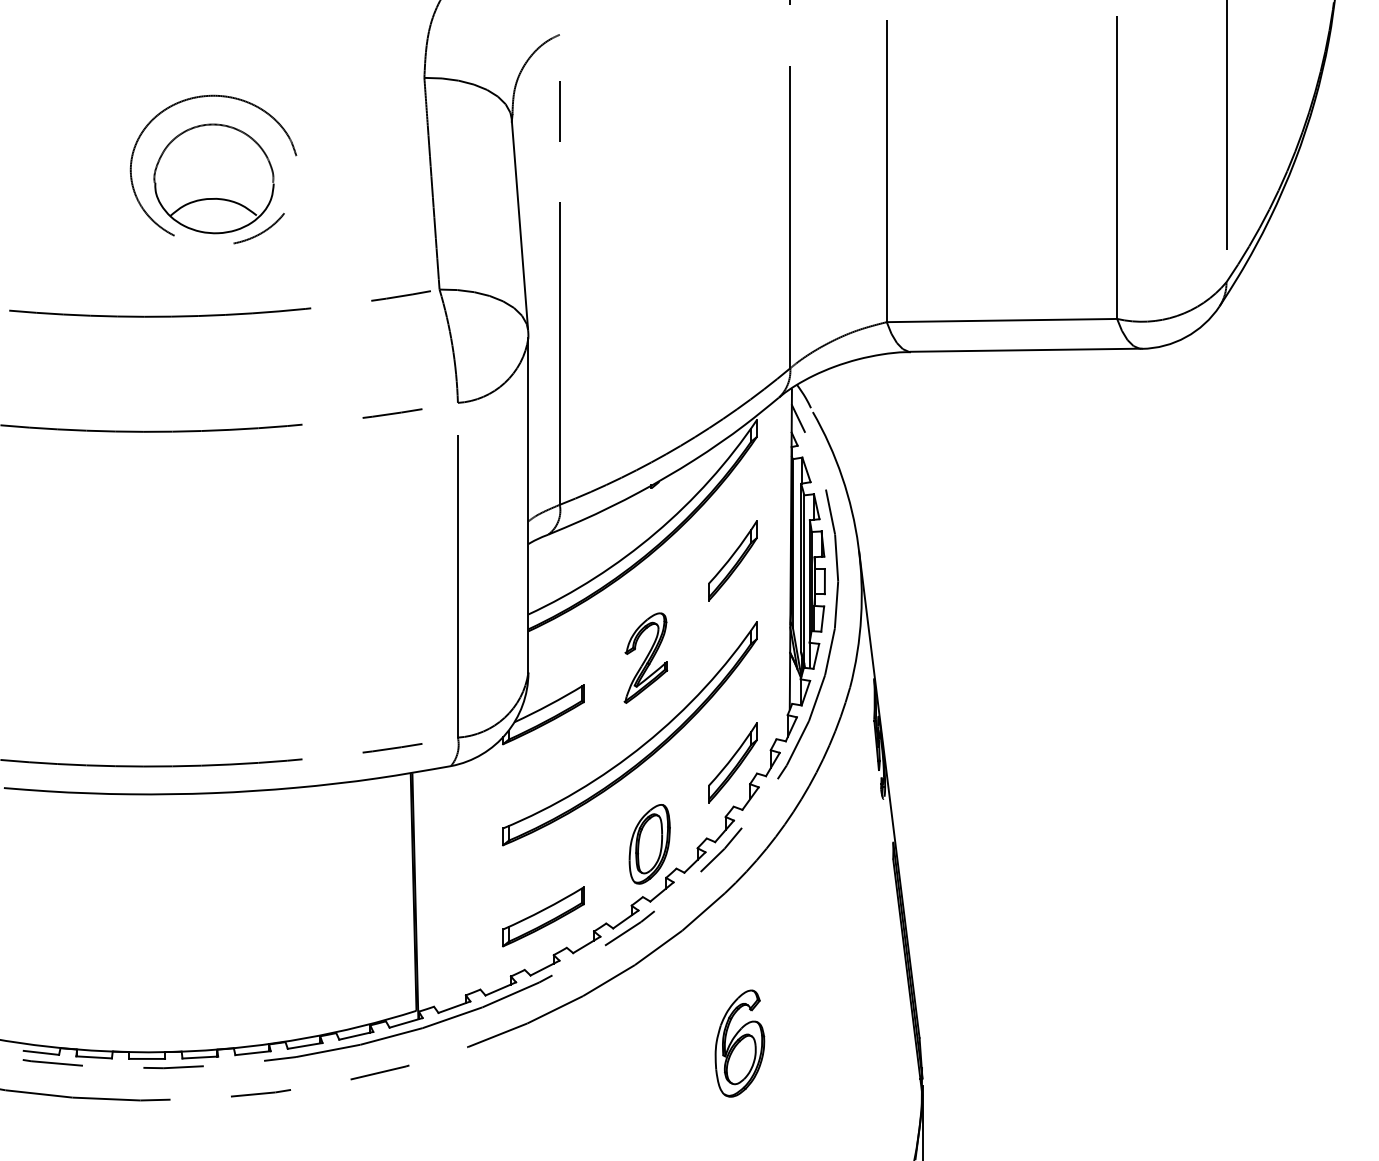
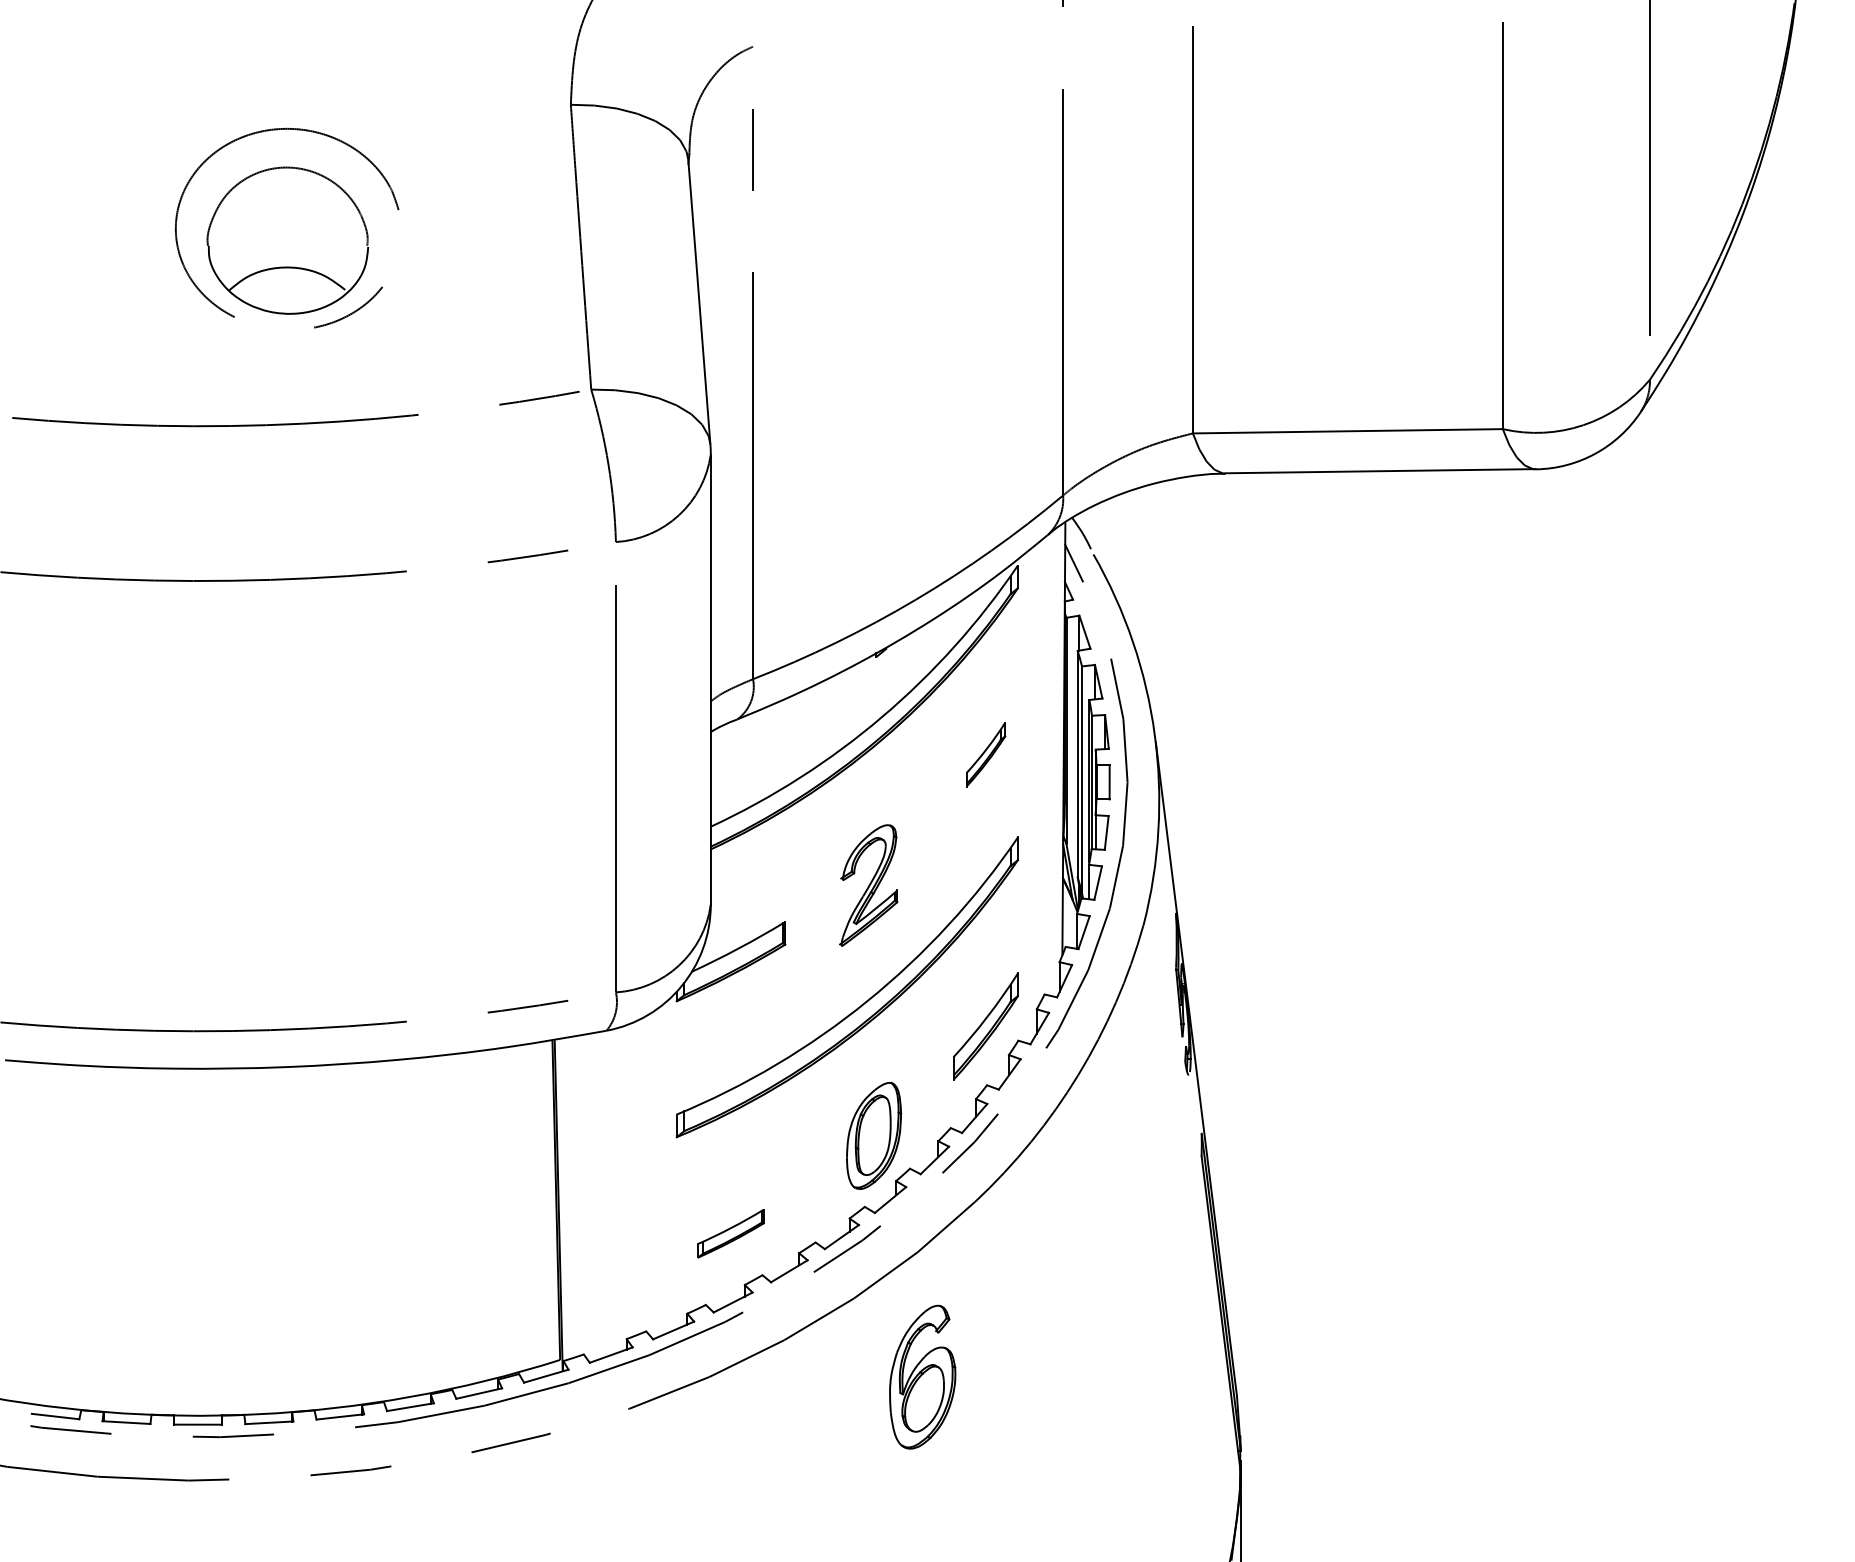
part: (732, 560) -> (985, 754), size x0.6
part: (543, 916) -> (731, 1233), size x0.6
part: (739, 1043) -> (922, 1377), moved

